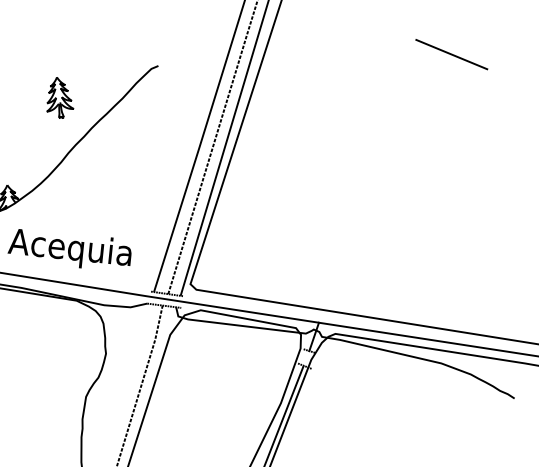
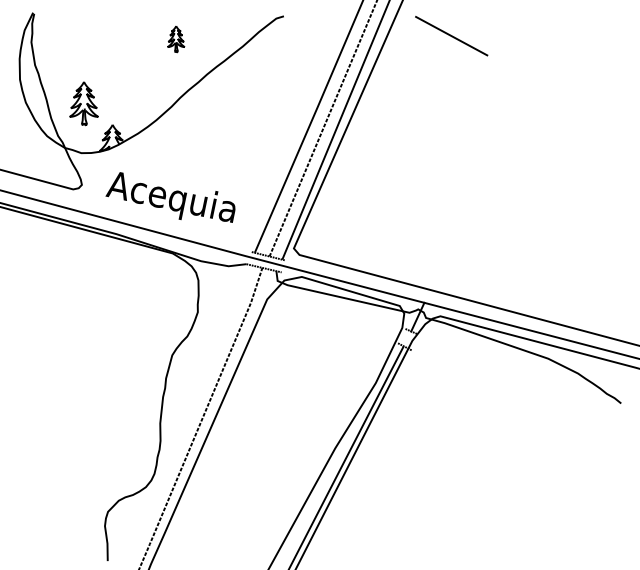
line: (451, 53) -> (451, 35), moved
part: (58, 98) -> (175, 39), size x0.6

